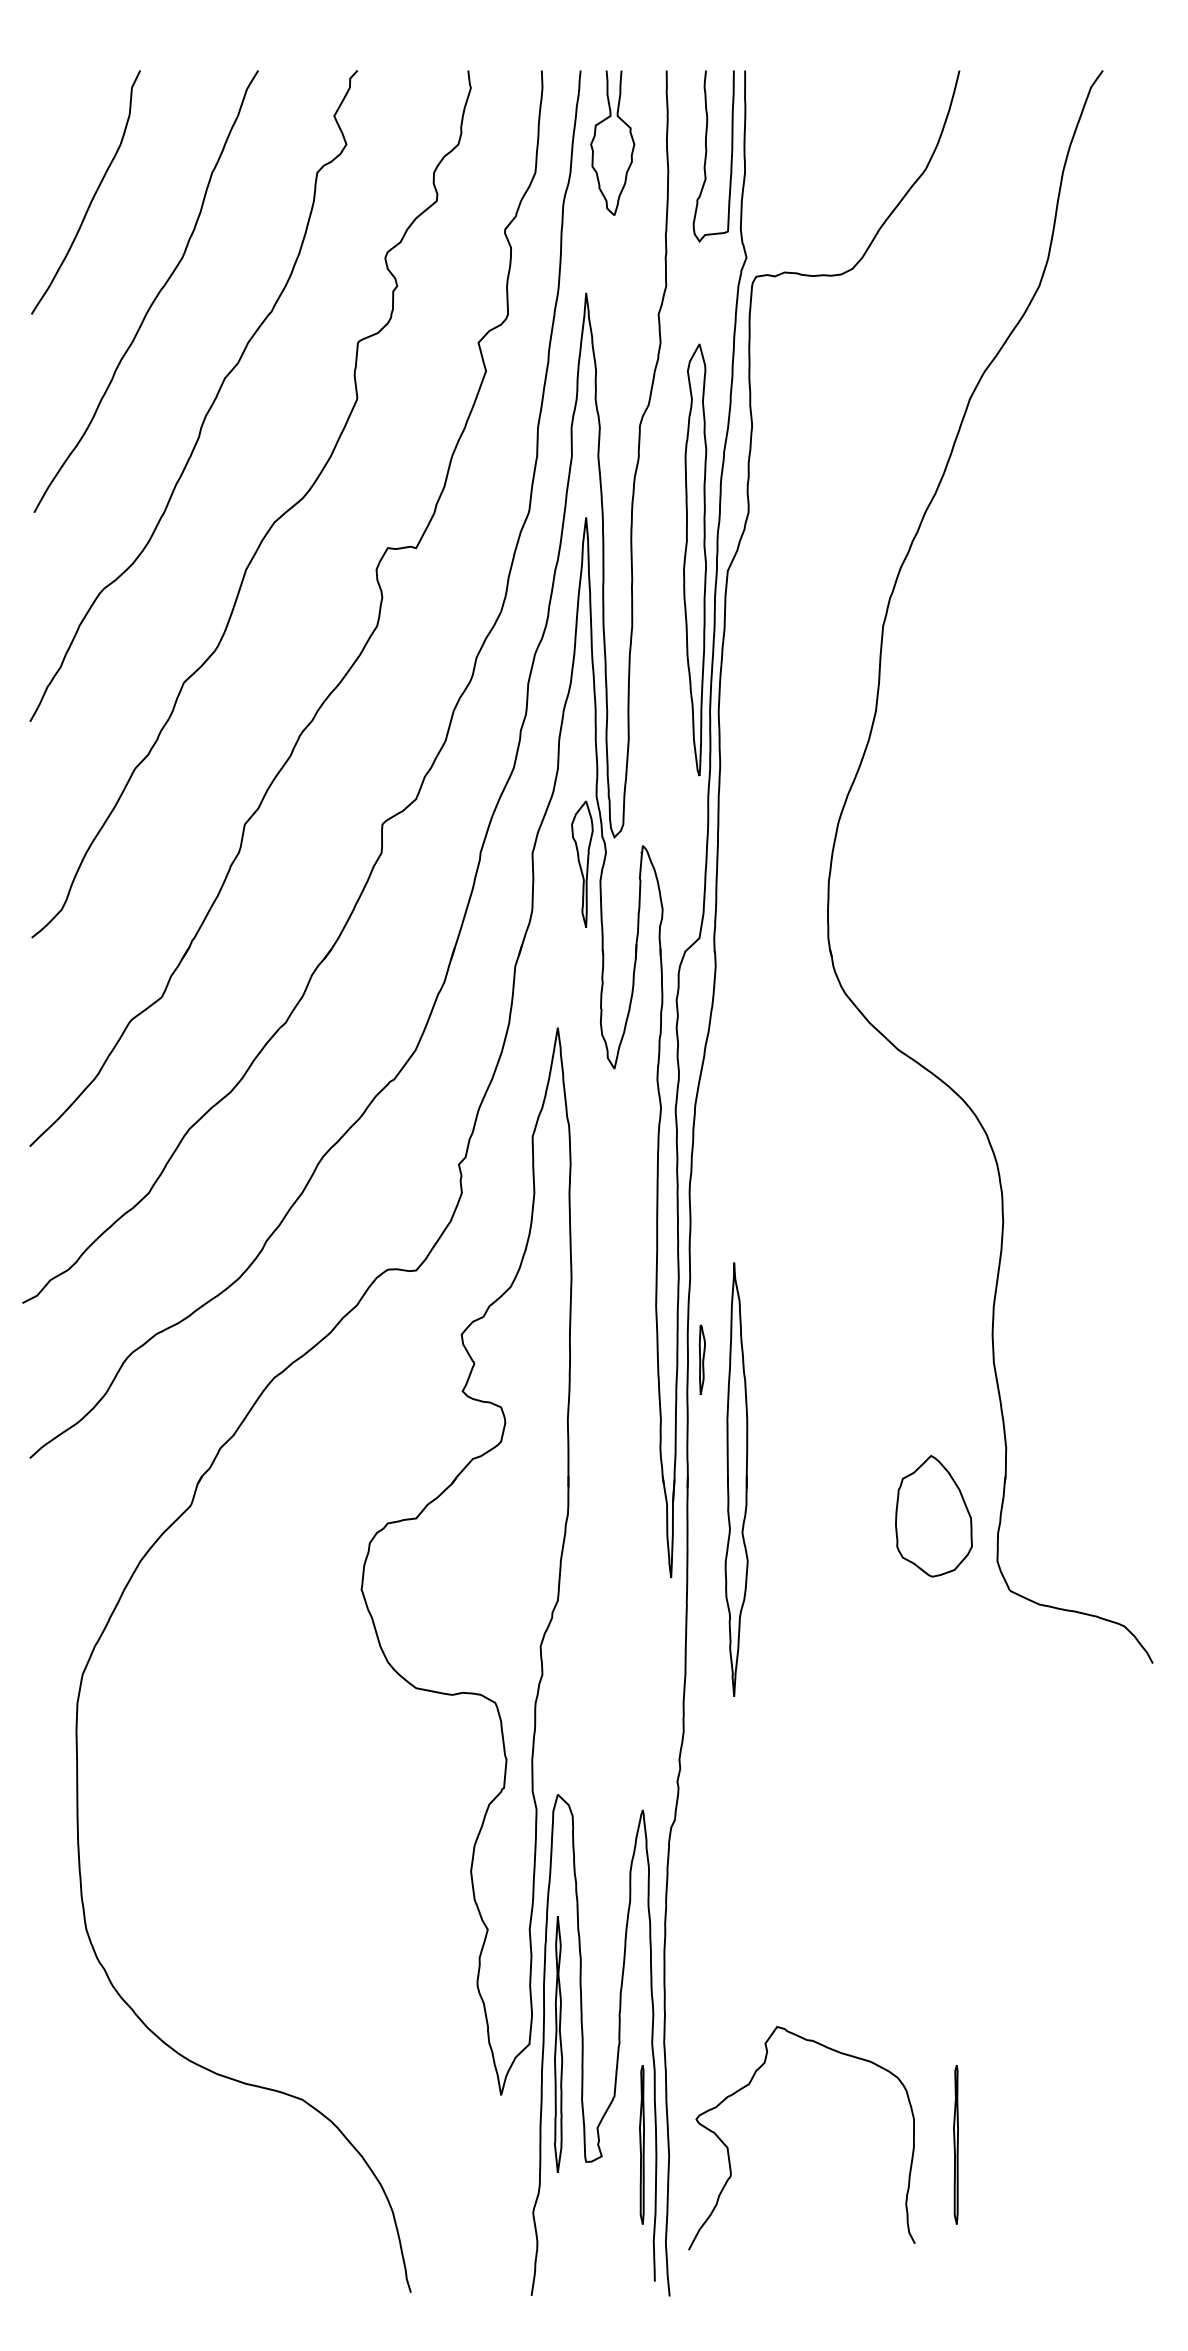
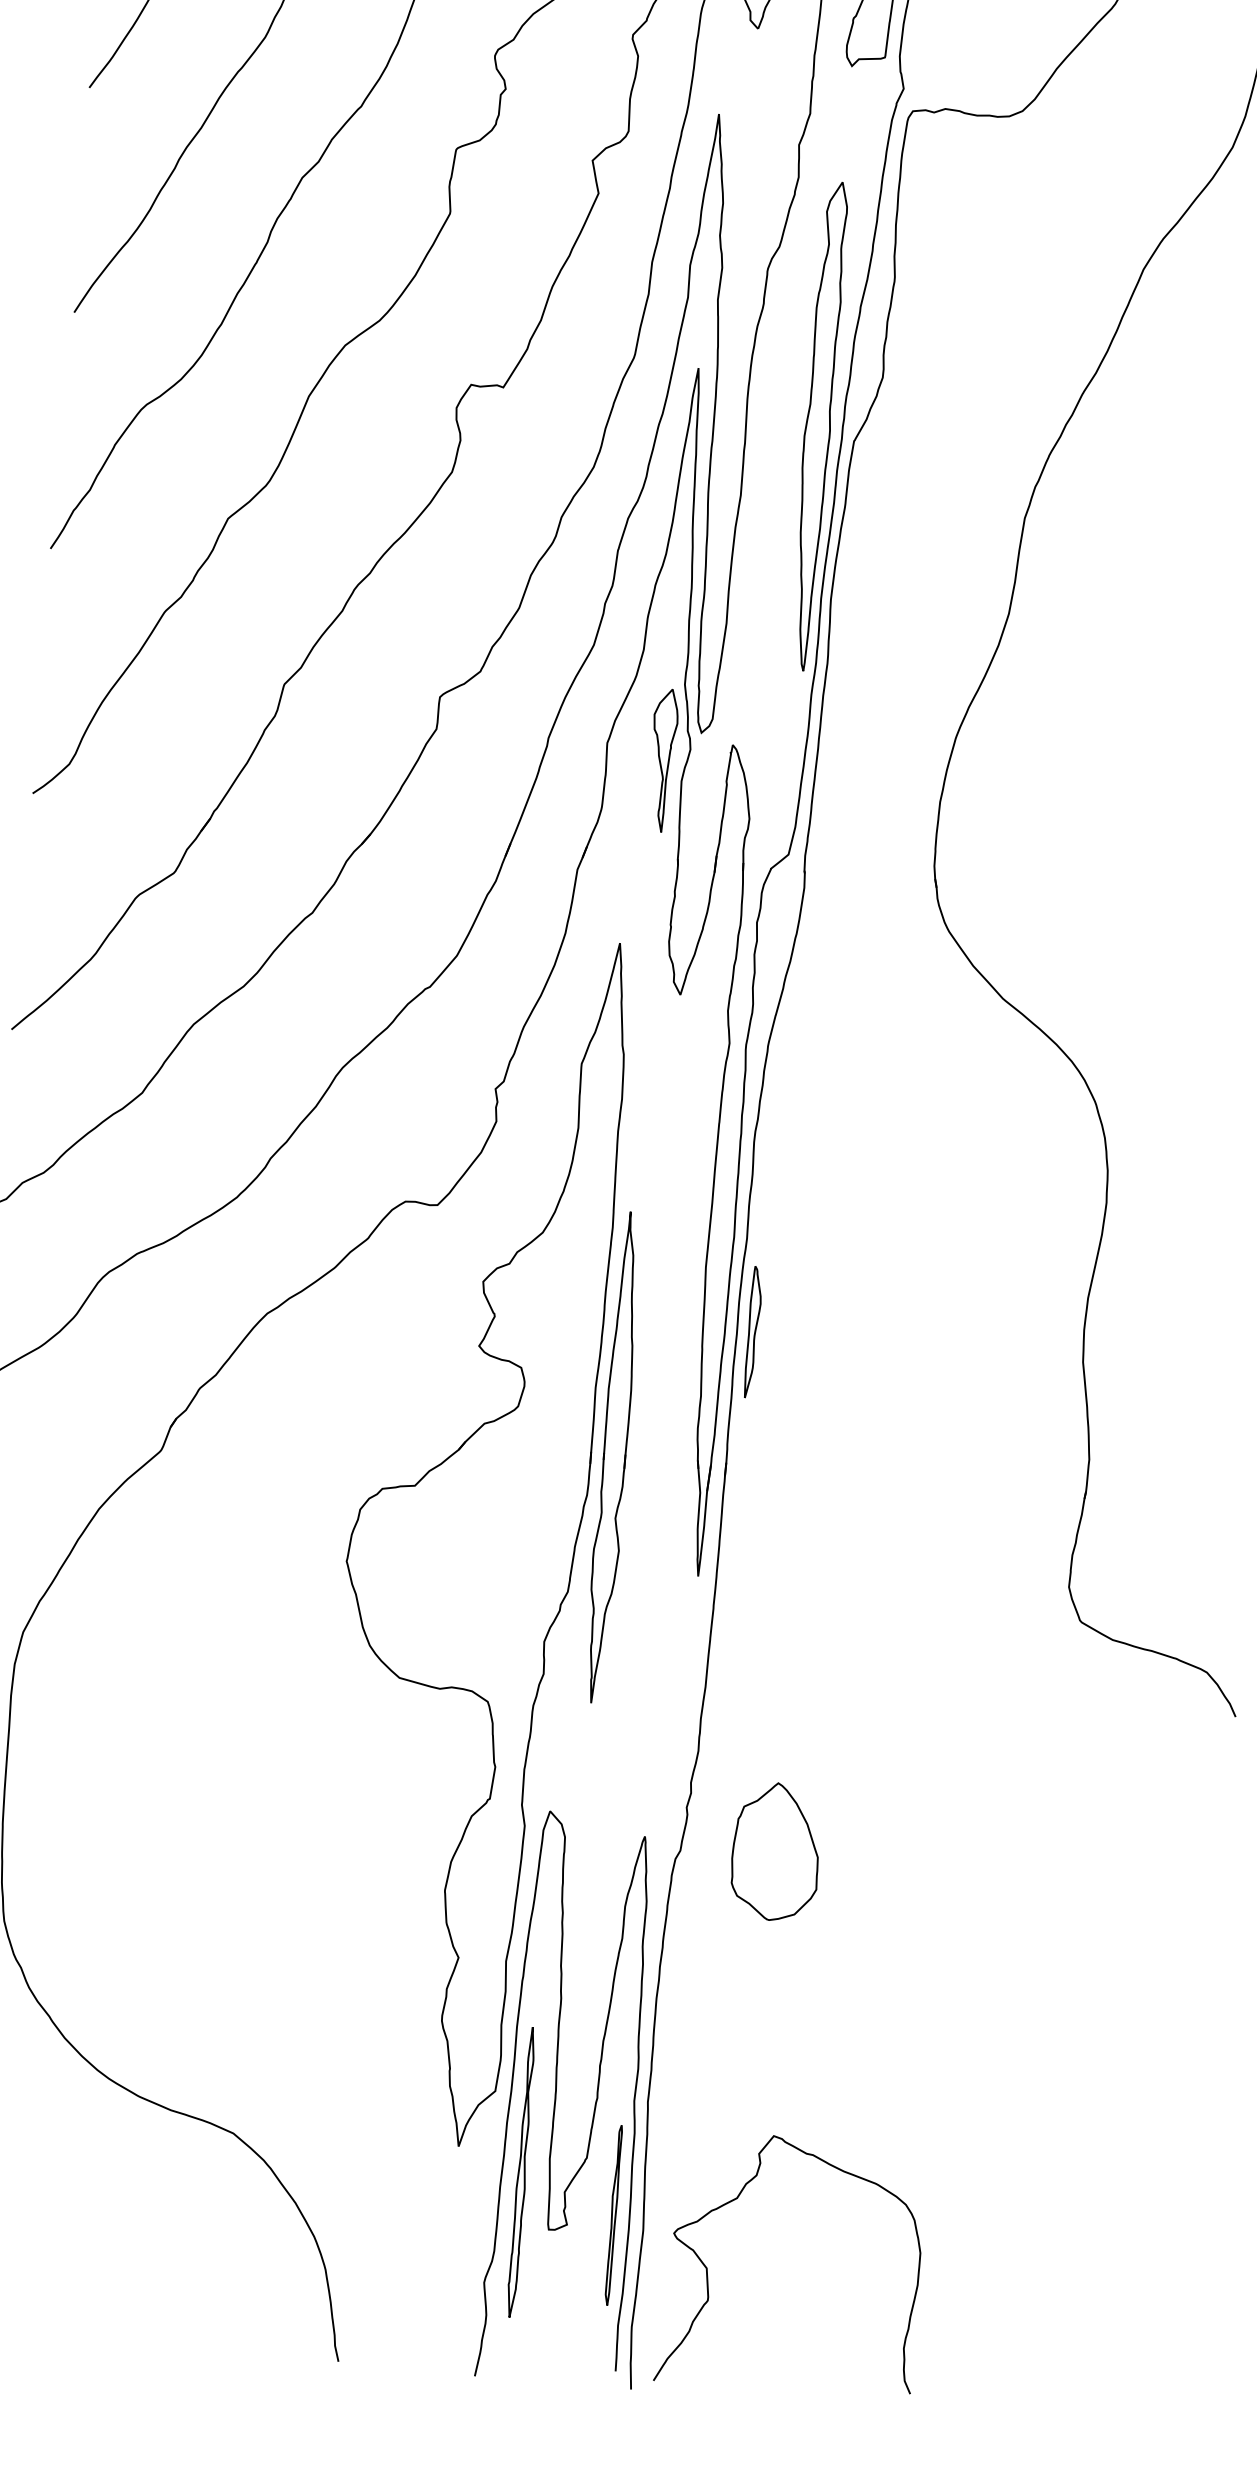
part: (702, 1359) -> (753, 1331), size x1.67
part: (736, 1479) -> (613, 1457), moved
part: (933, 1516) -> (775, 1852), moved
part: (558, 2044) -> (521, 2172), moved
part: (955, 2144) -> (968, 2243), removed
curve: (729, 2152) -> (708, 2273), moved

